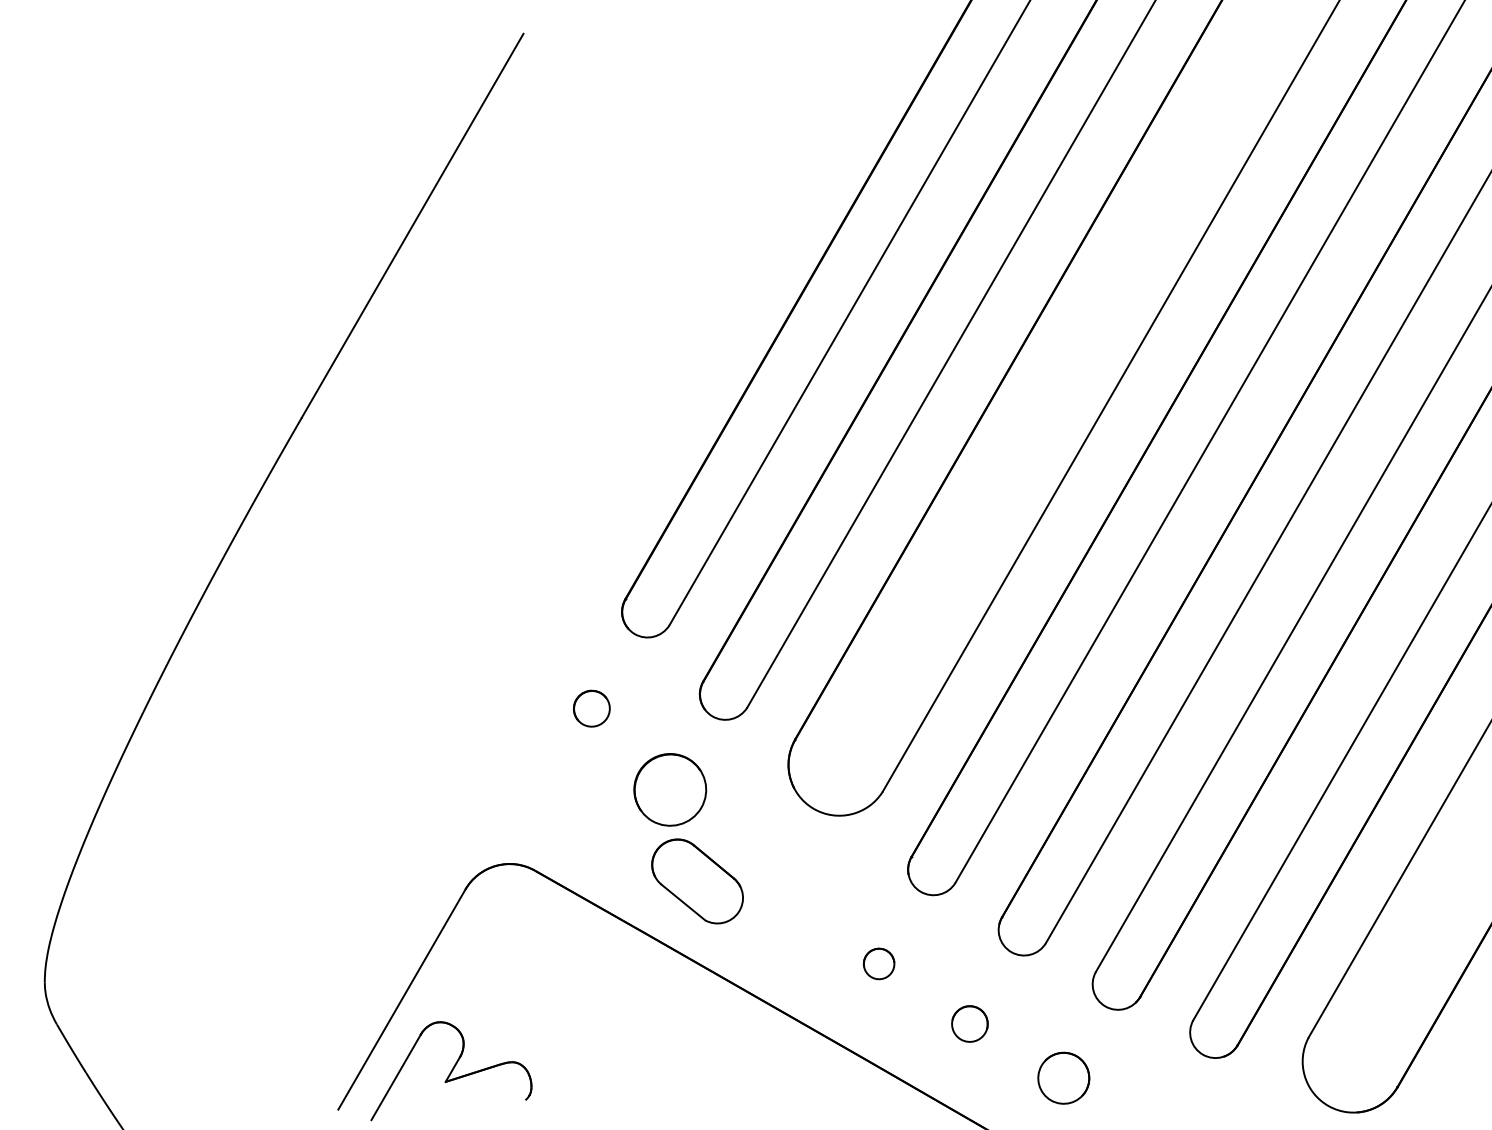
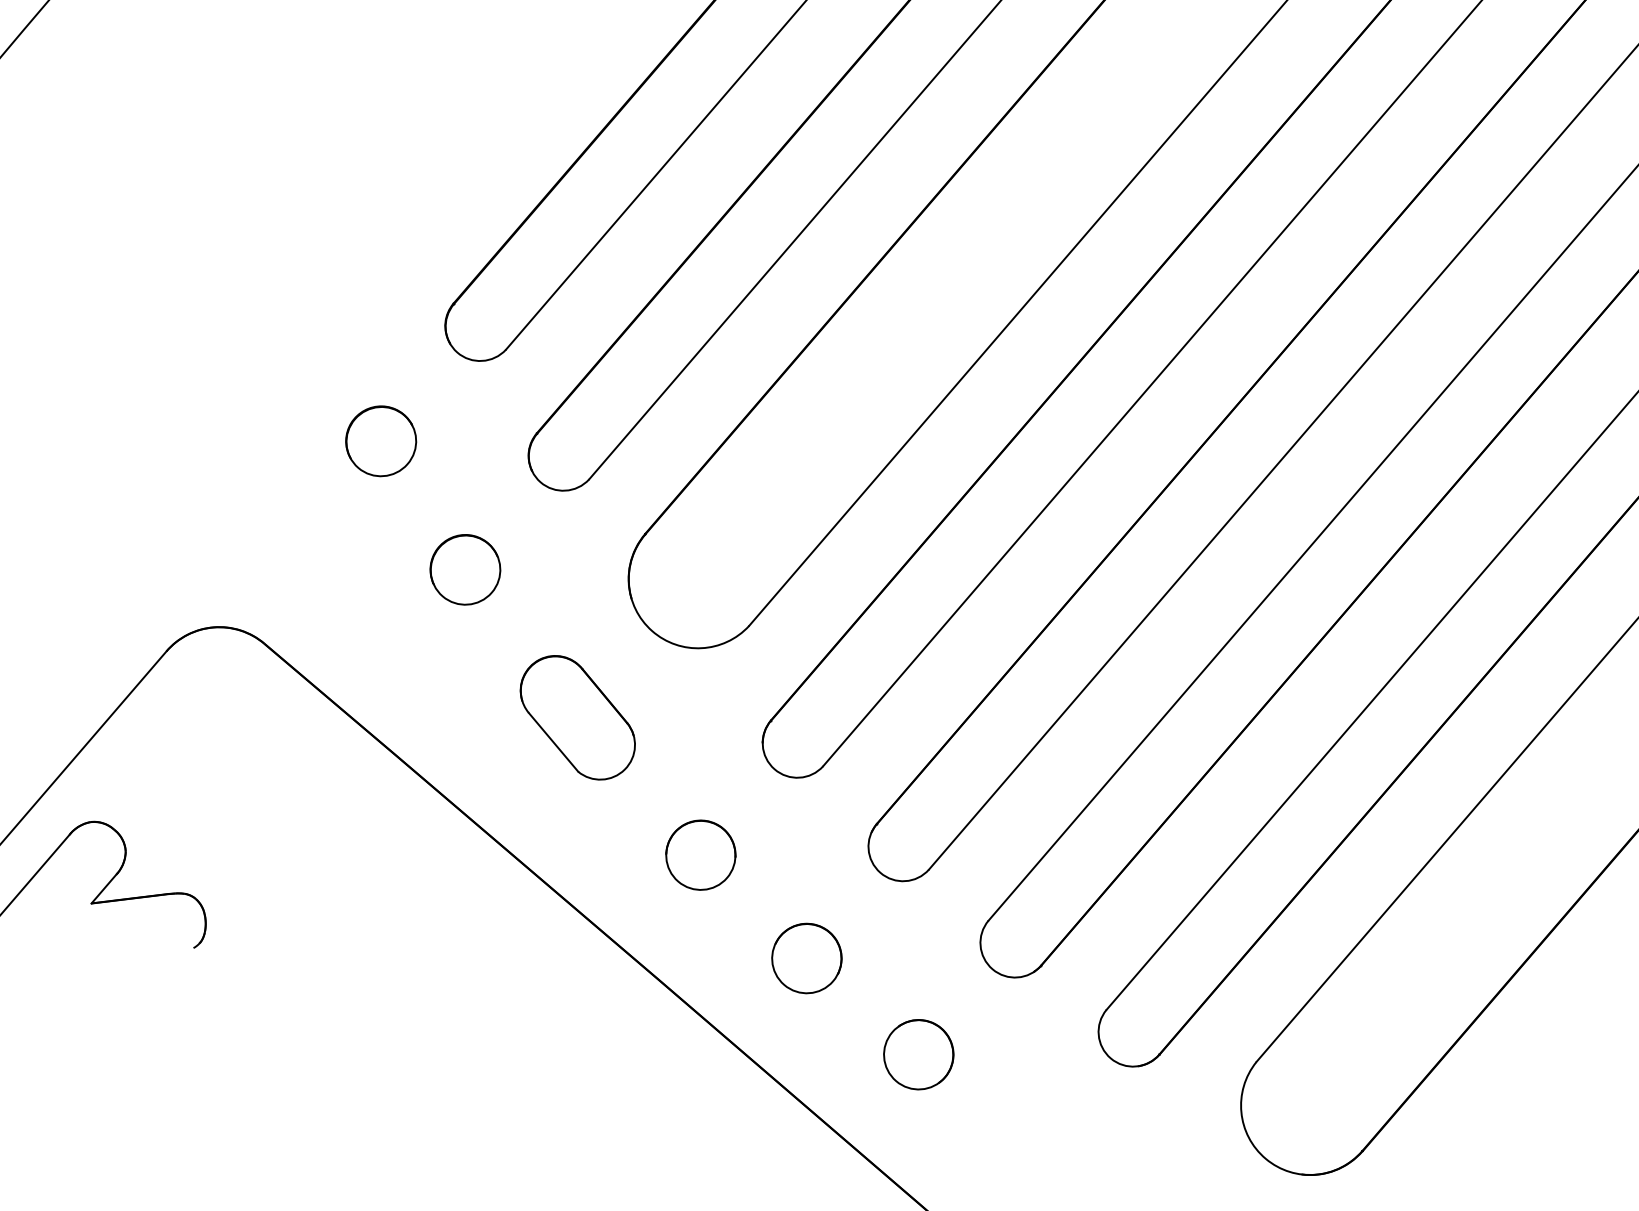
part: (591, 708) -> (380, 441), size x1.43
part: (669, 789) -> (464, 569), size x0.71
part: (697, 881) -> (577, 717), moved
part: (878, 963) -> (700, 854), size x1.67
part: (969, 1023) -> (806, 957), size x1.43

